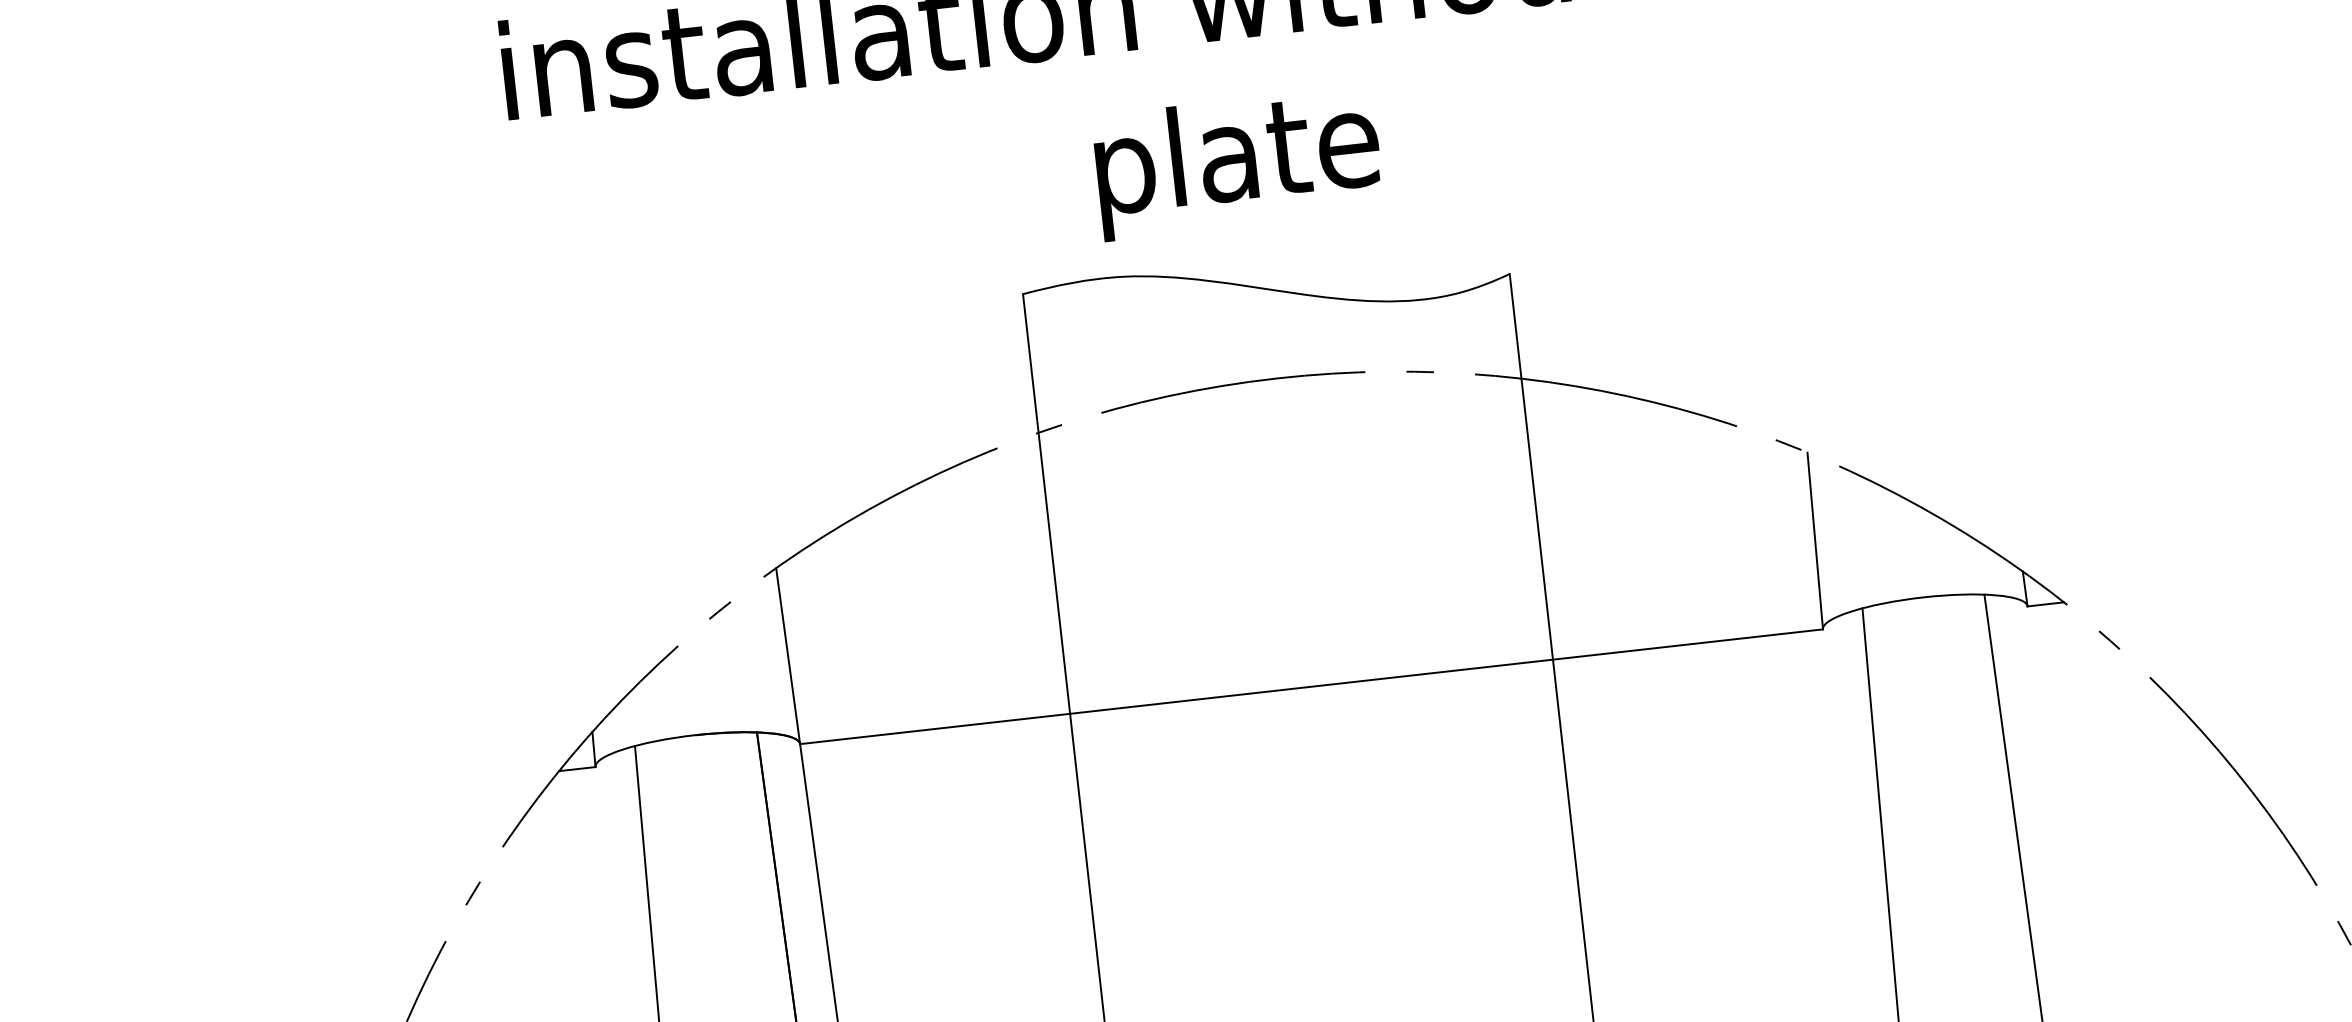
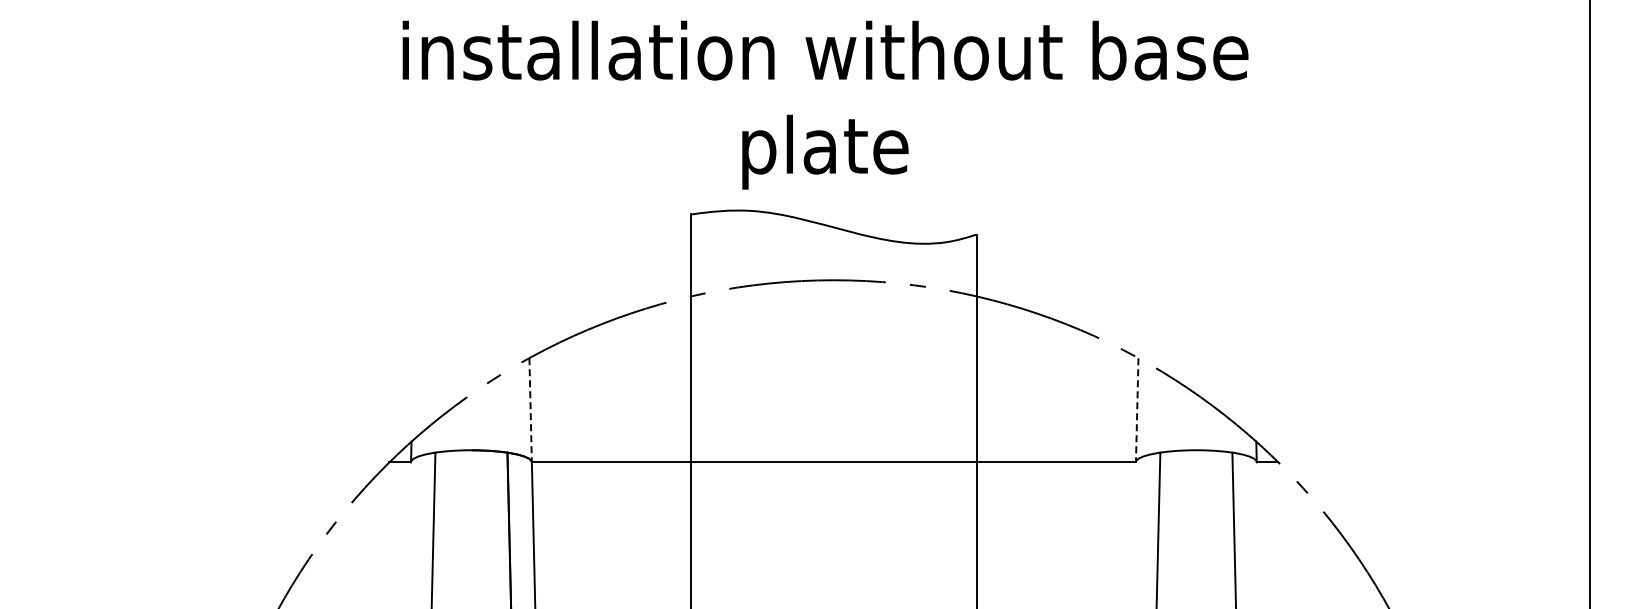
line: (1815, 541) -> (1137, 410), solid -> dashed
line: (787, 656) -> (530, 410), solid -> dashed

